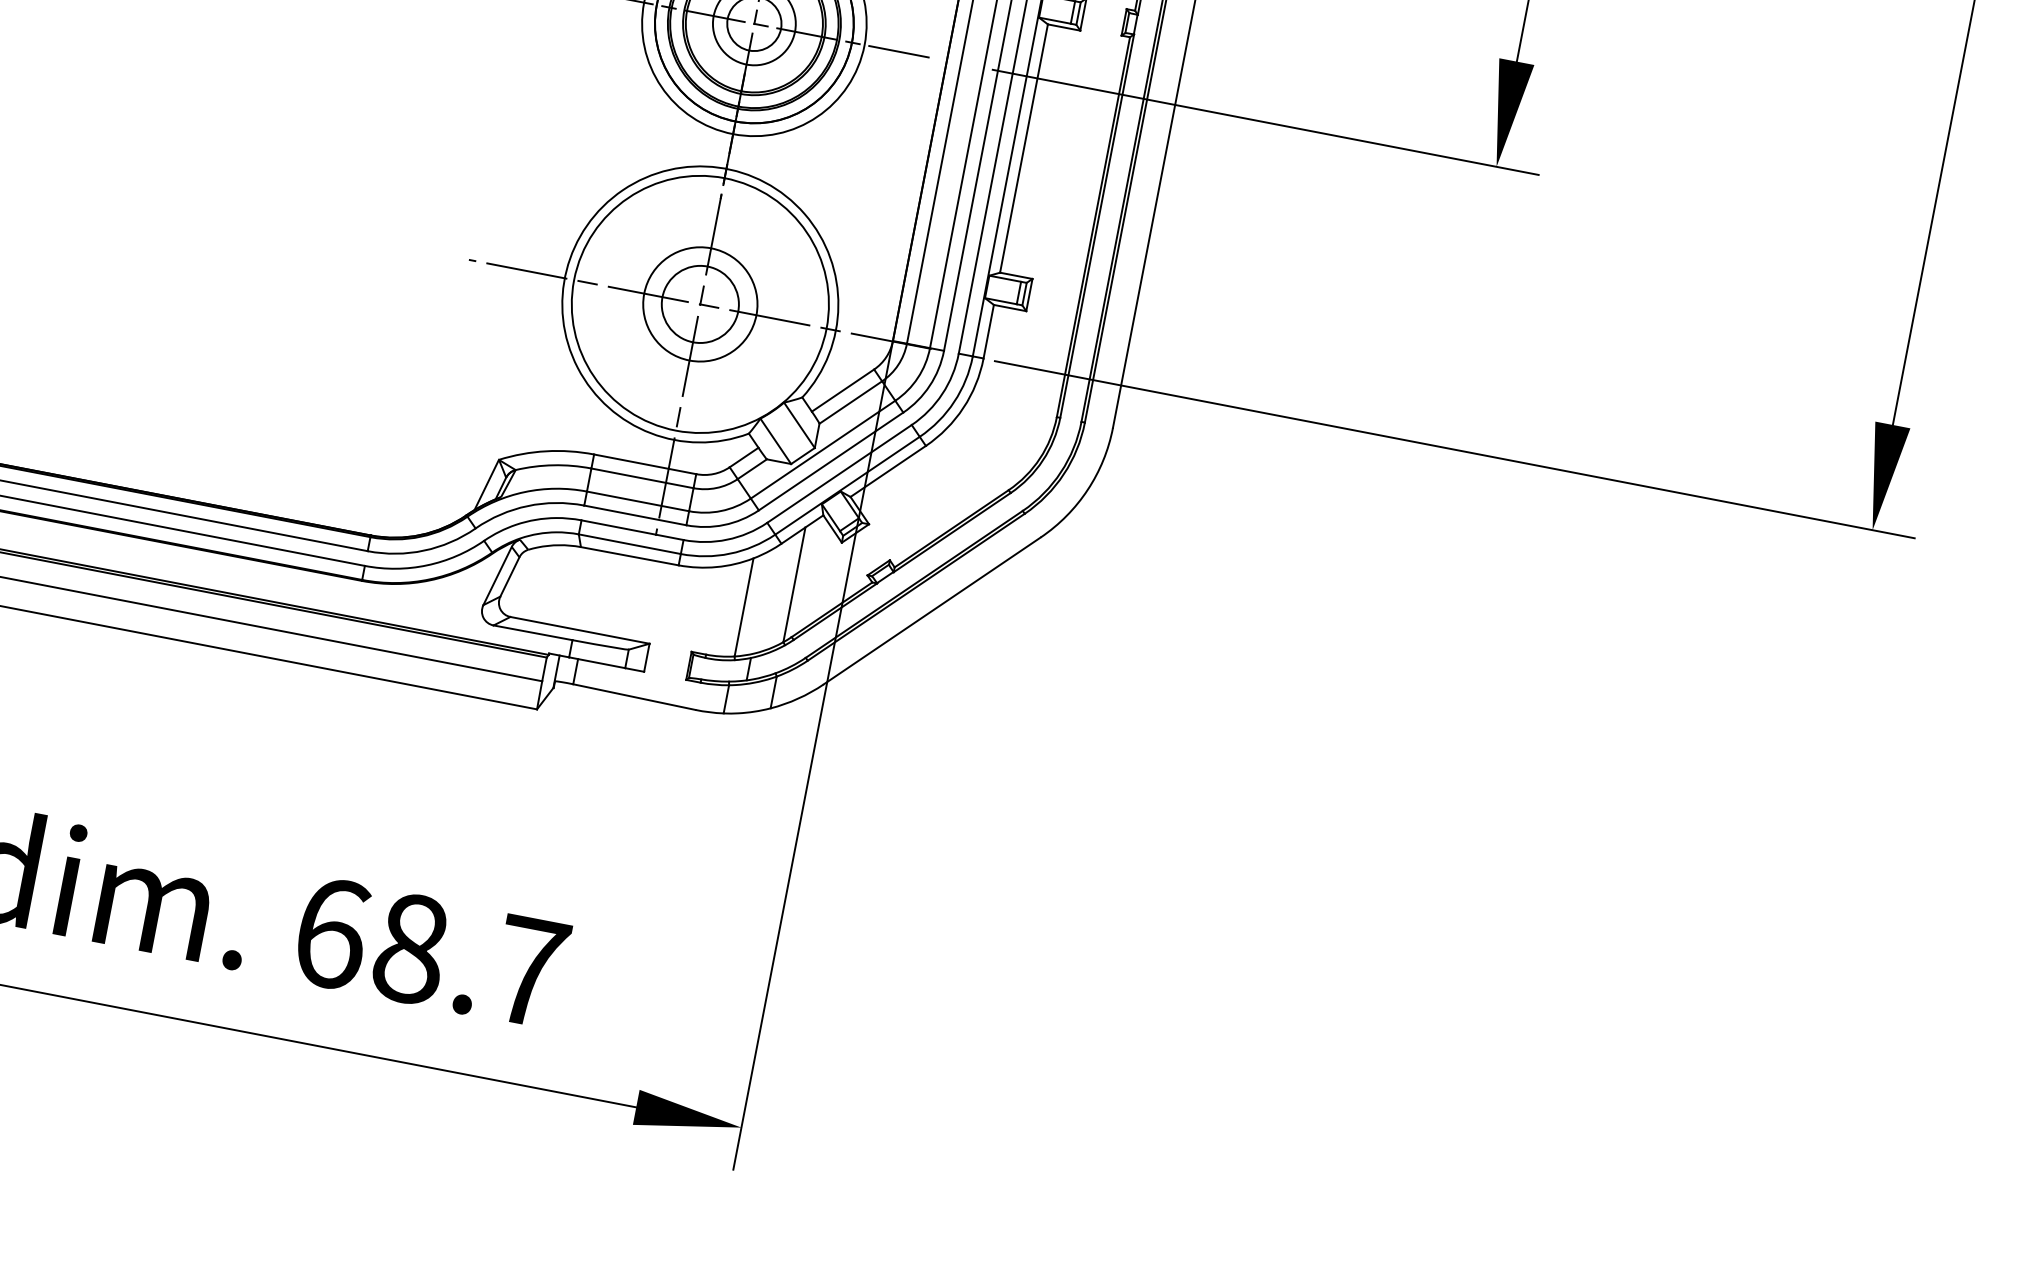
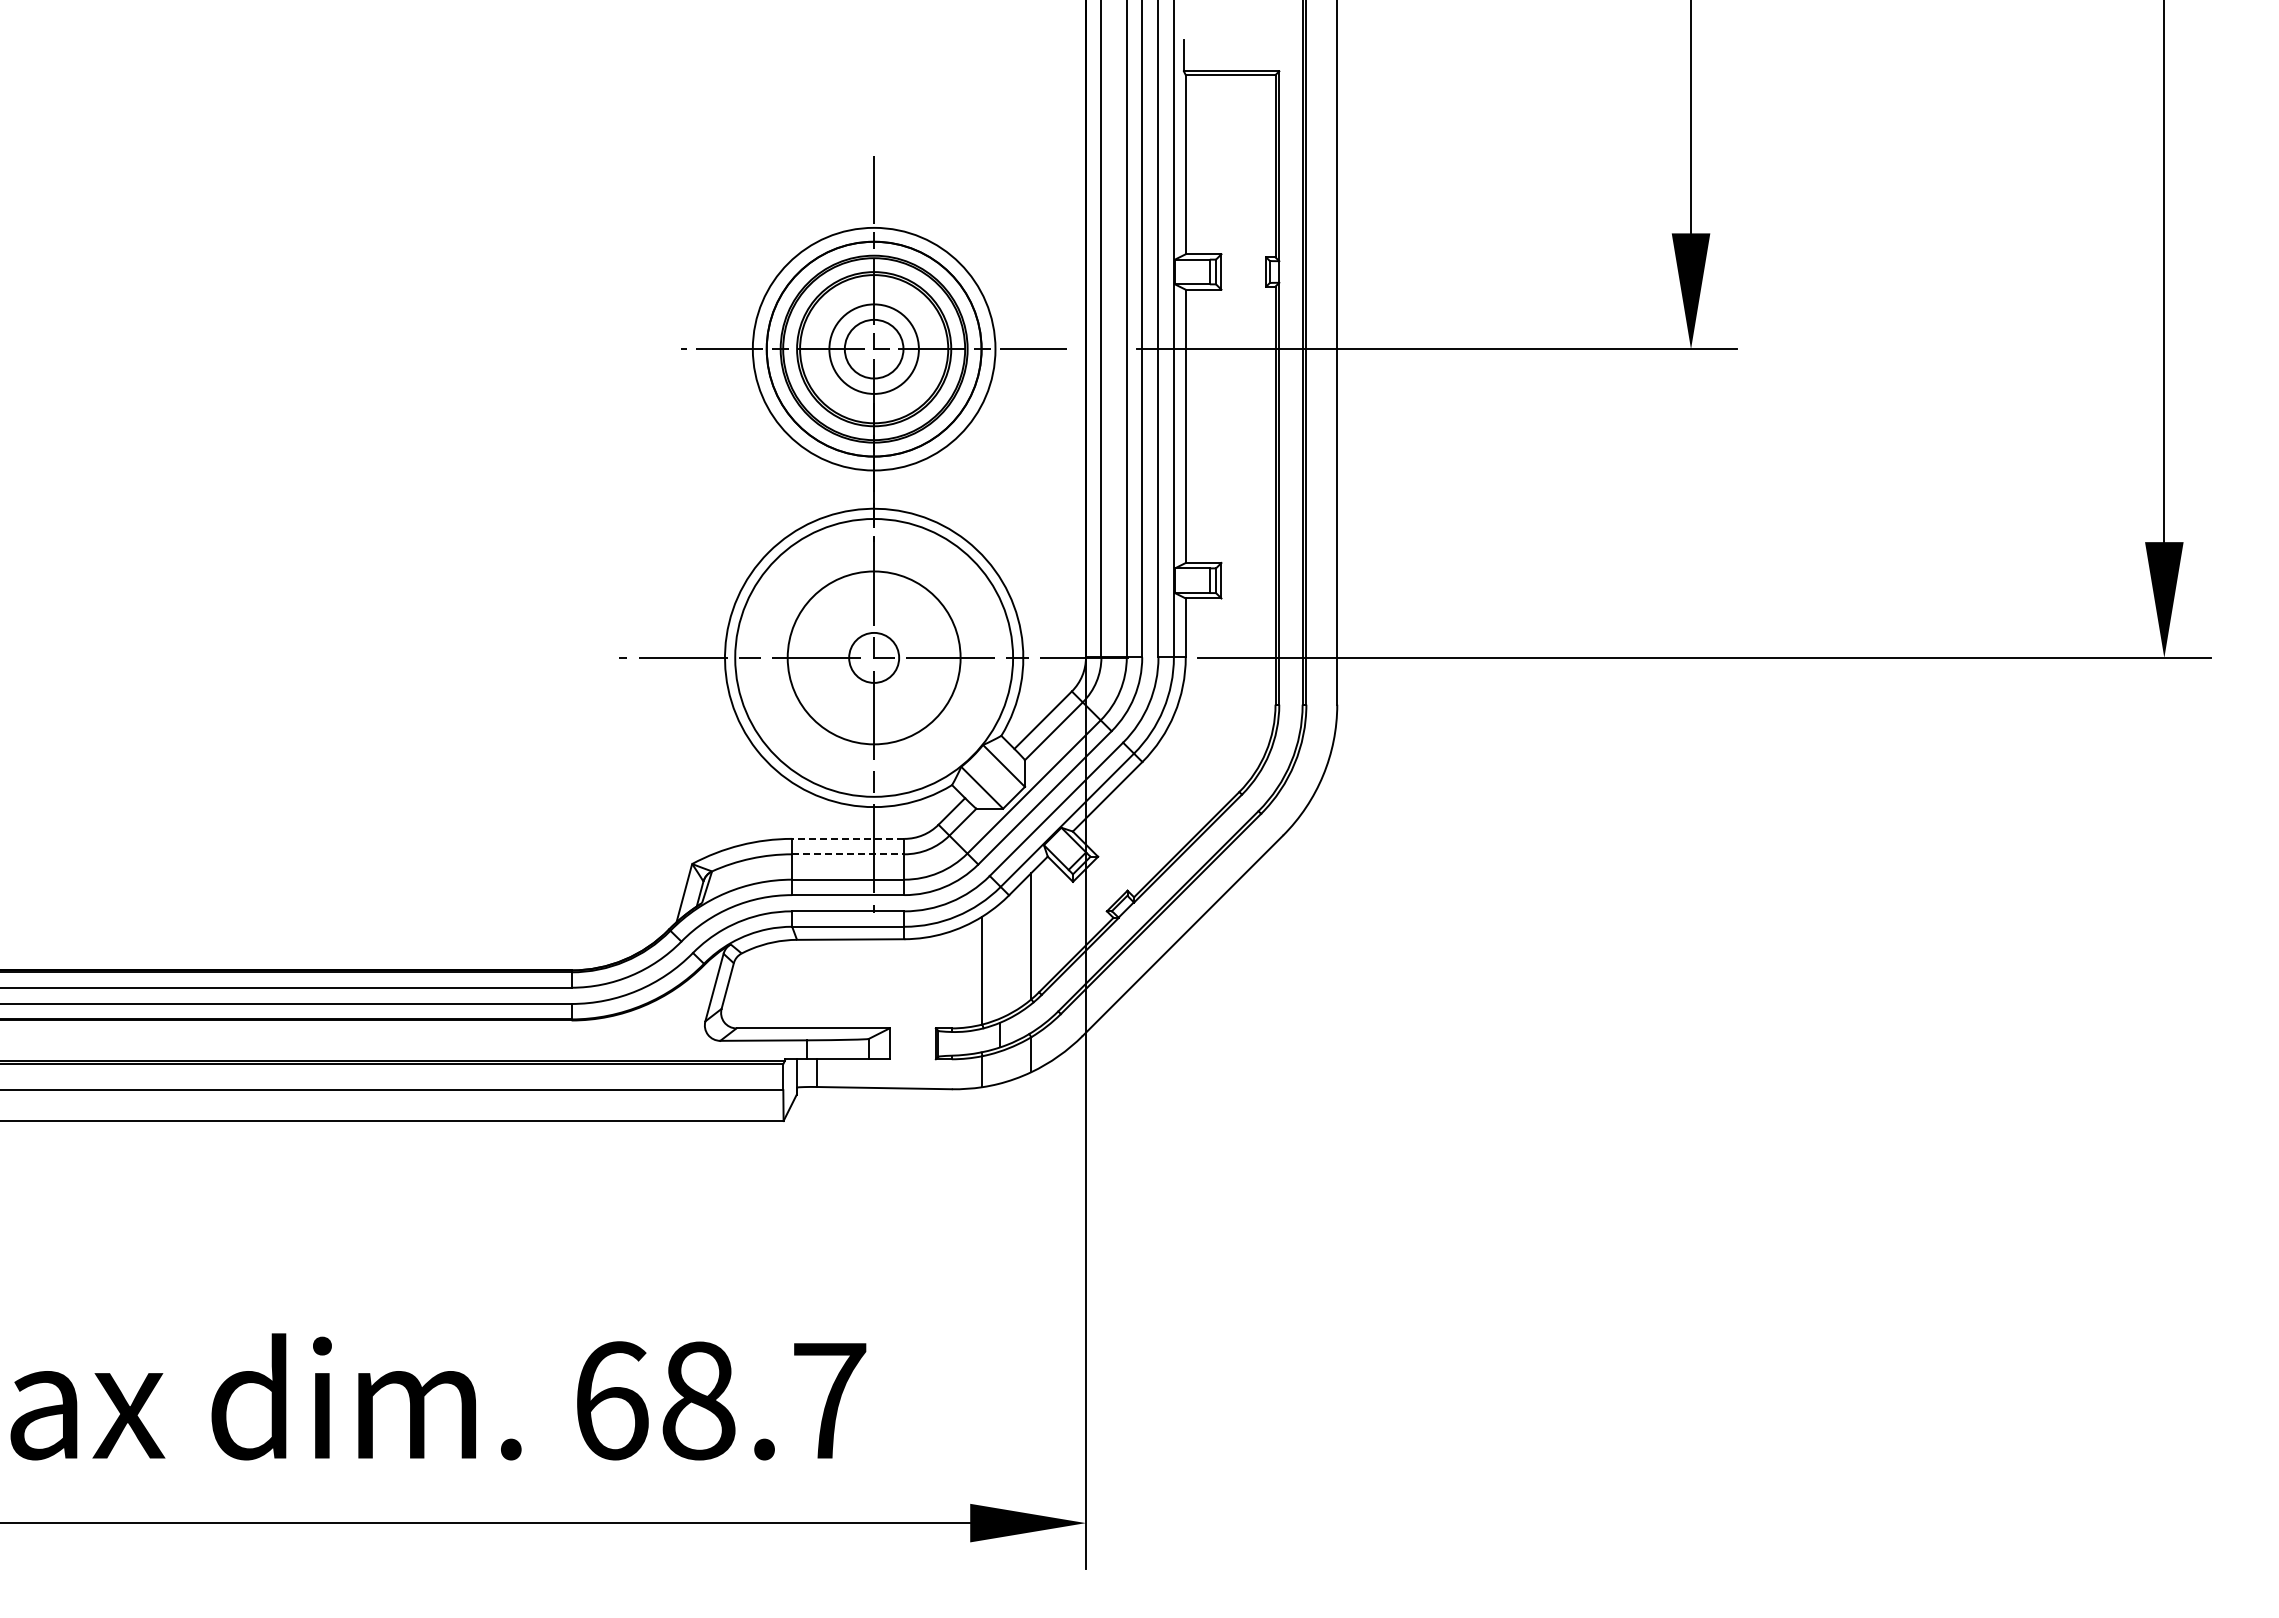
circle: (699, 303) -> (873, 657), size x0.6
circle: (699, 303) -> (873, 657), size x1.4
line: (644, 463) -> (847, 838), solid -> dashed
line: (642, 478) -> (848, 854), solid -> dashed

